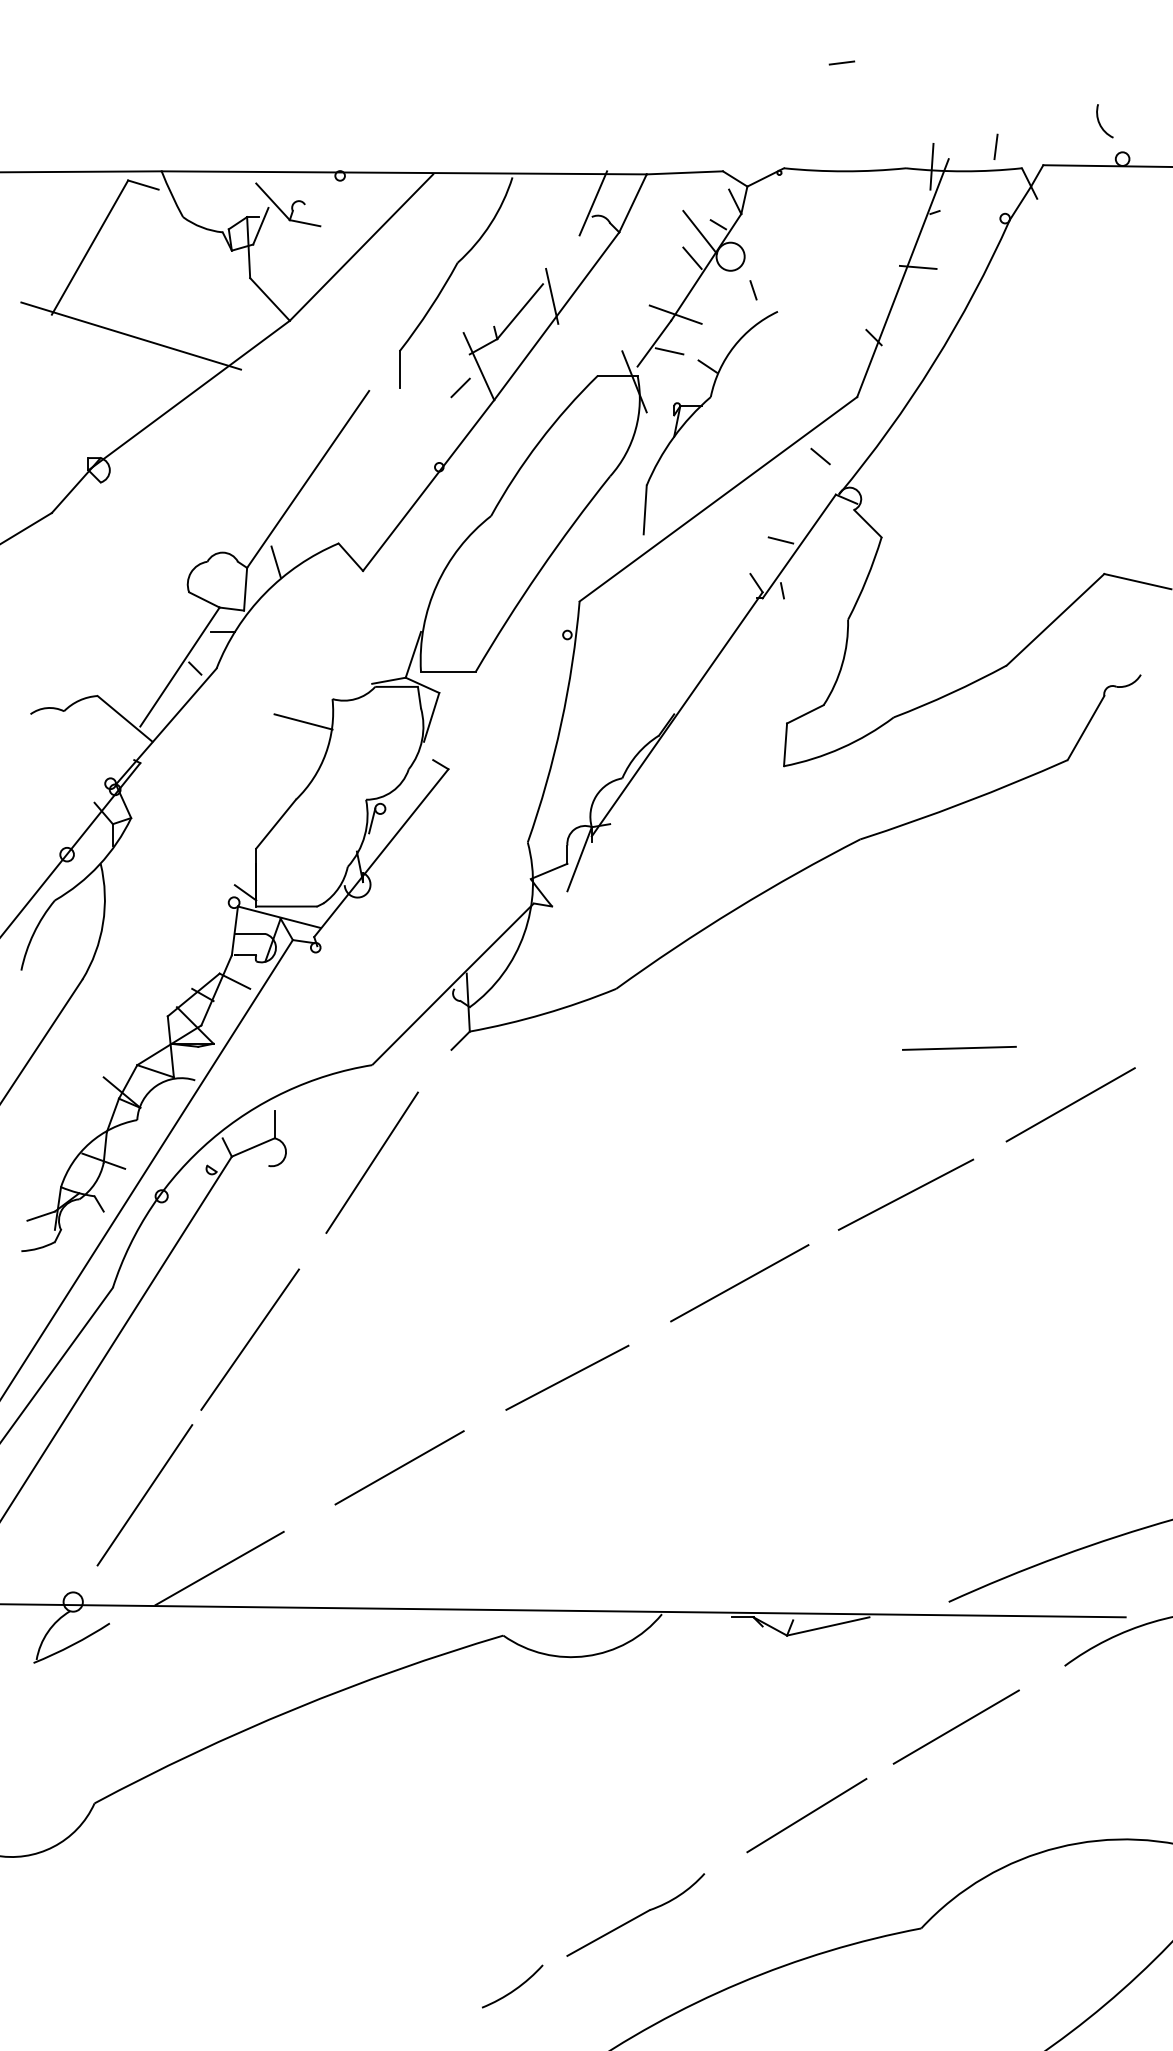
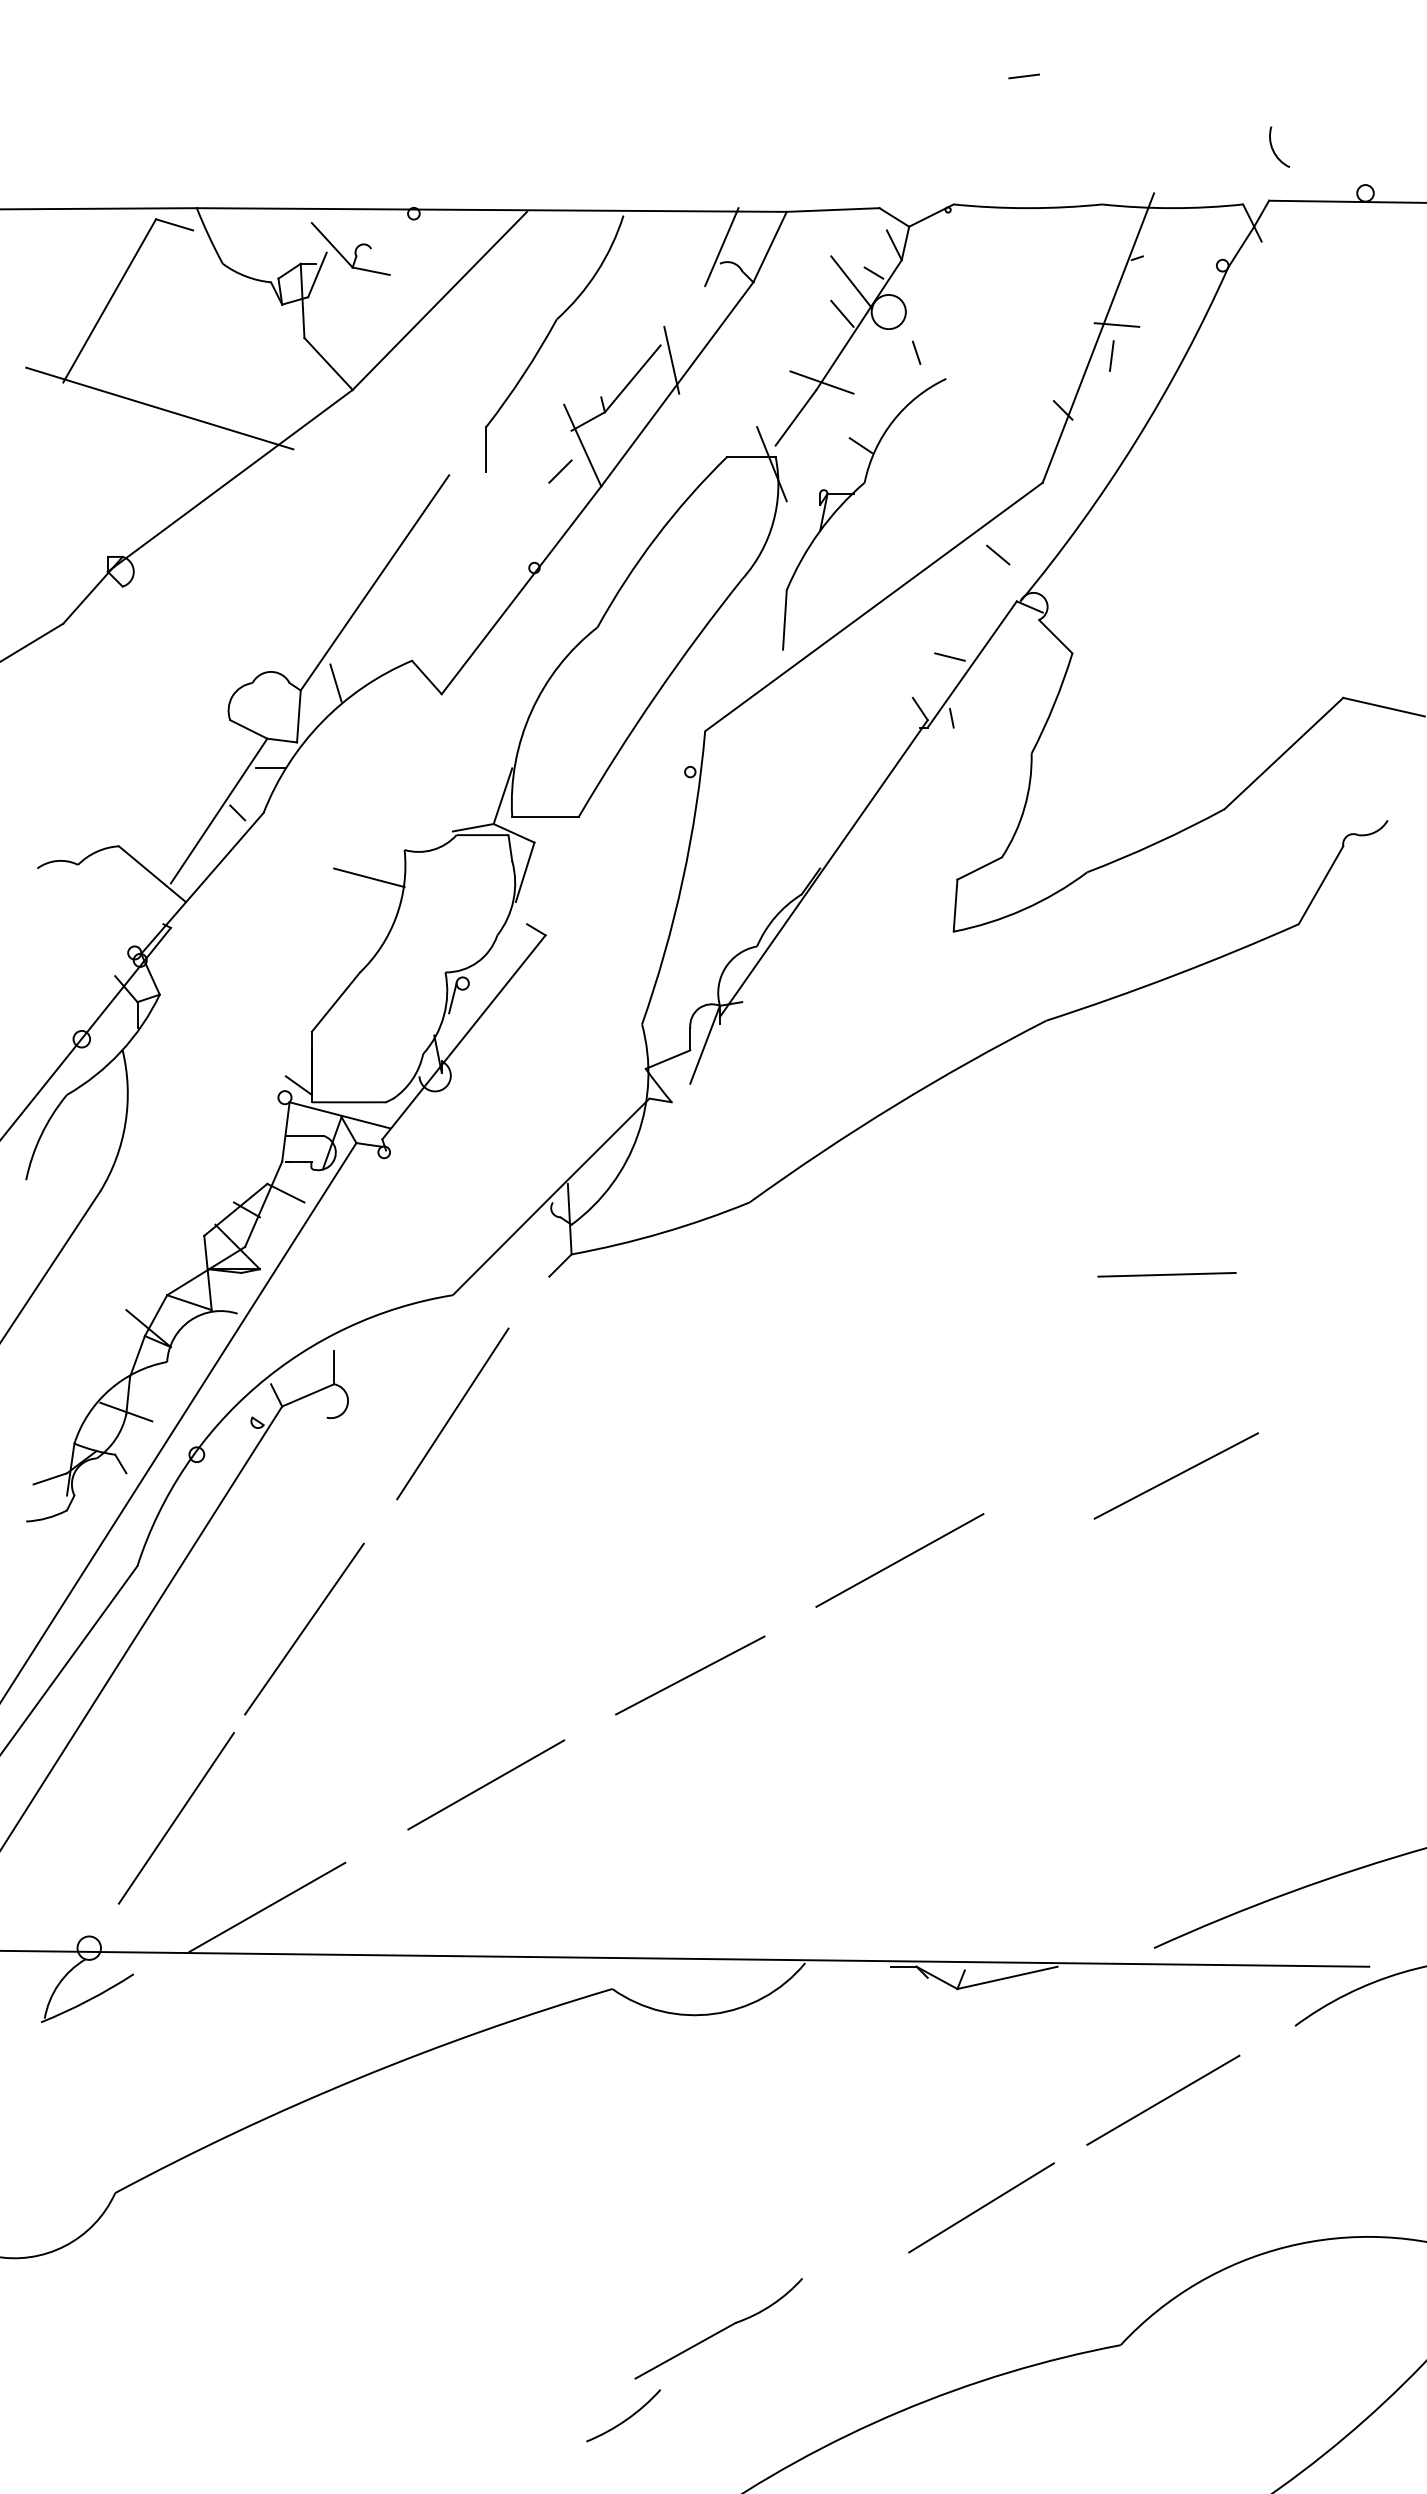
arc: (1100, 122) -> (1274, 148), moved
line: (995, 146) -> (1111, 355), moved
line: (931, 166) -> (1133, 202), removed
line: (669, 351) -> (814, 427), removed
line: (1070, 1104) -> (1302, 1343), removed
line: (905, 1194) -> (1175, 1475), moved
part: (635, 1914) -> (718, 2328), moved

